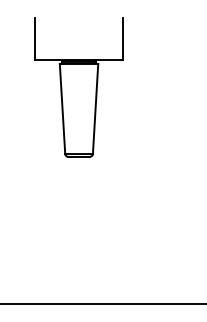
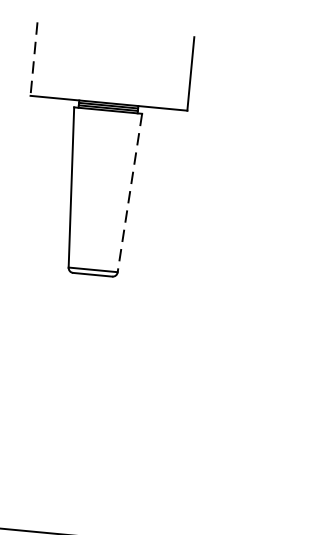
line: (34, 38) -> (33, 58), solid -> dashed
line: (95, 109) -> (129, 194), solid -> dashed

